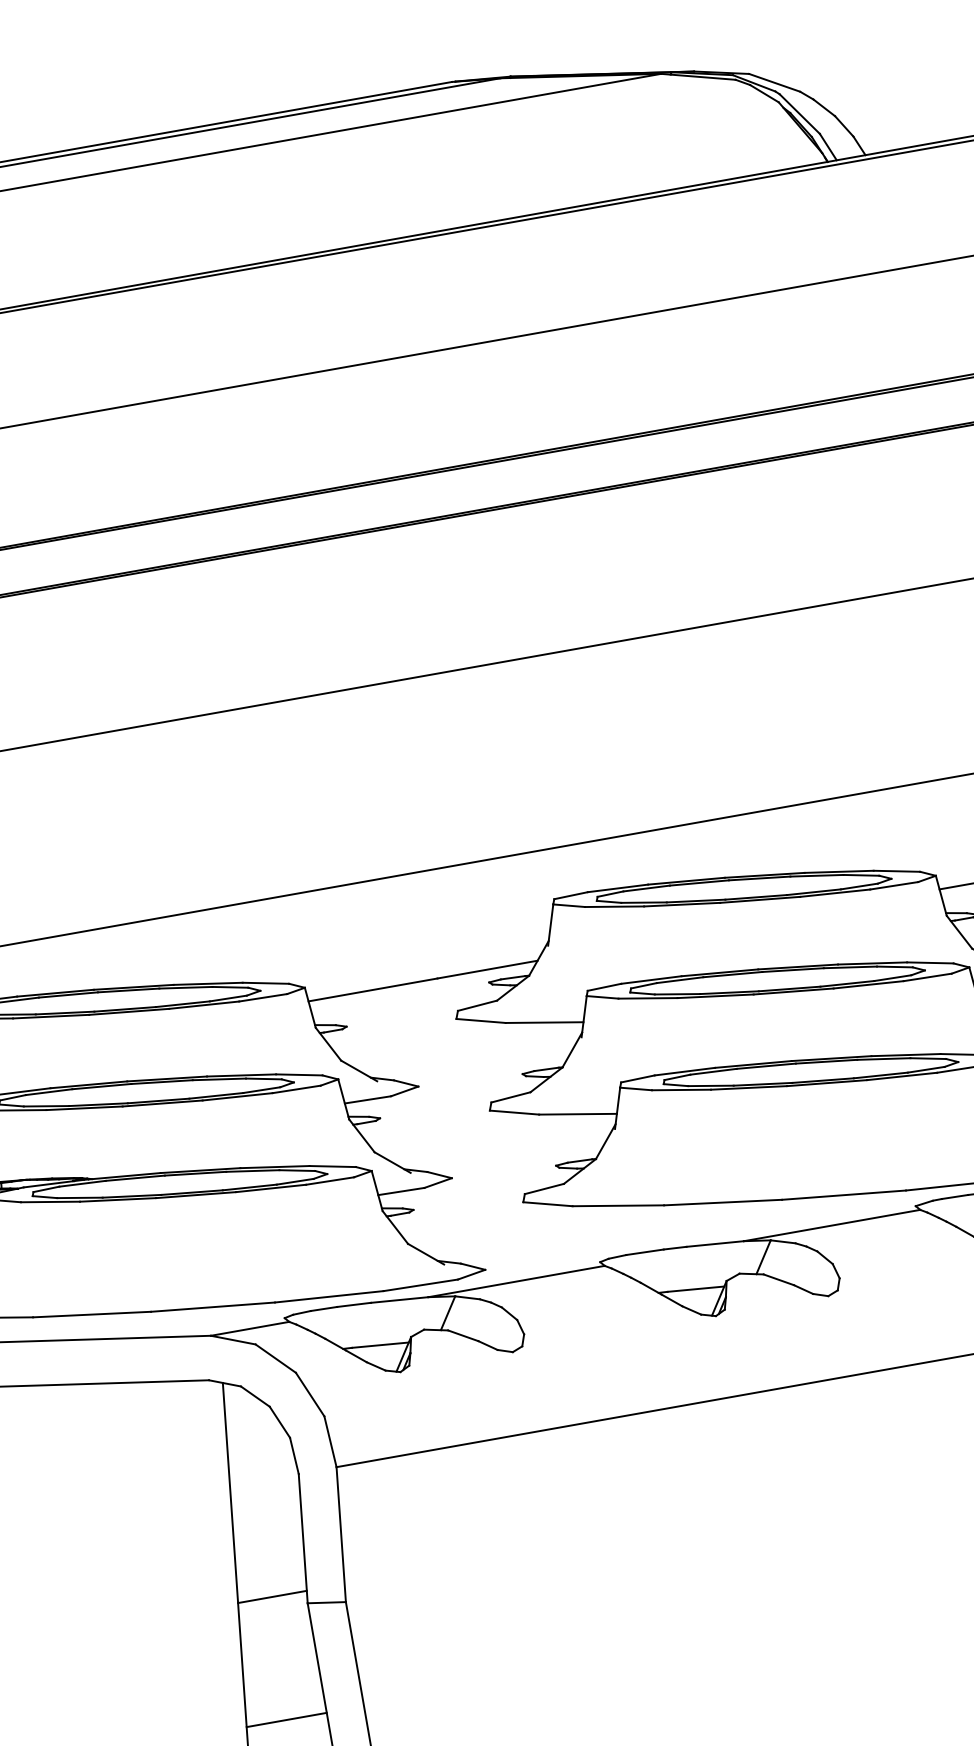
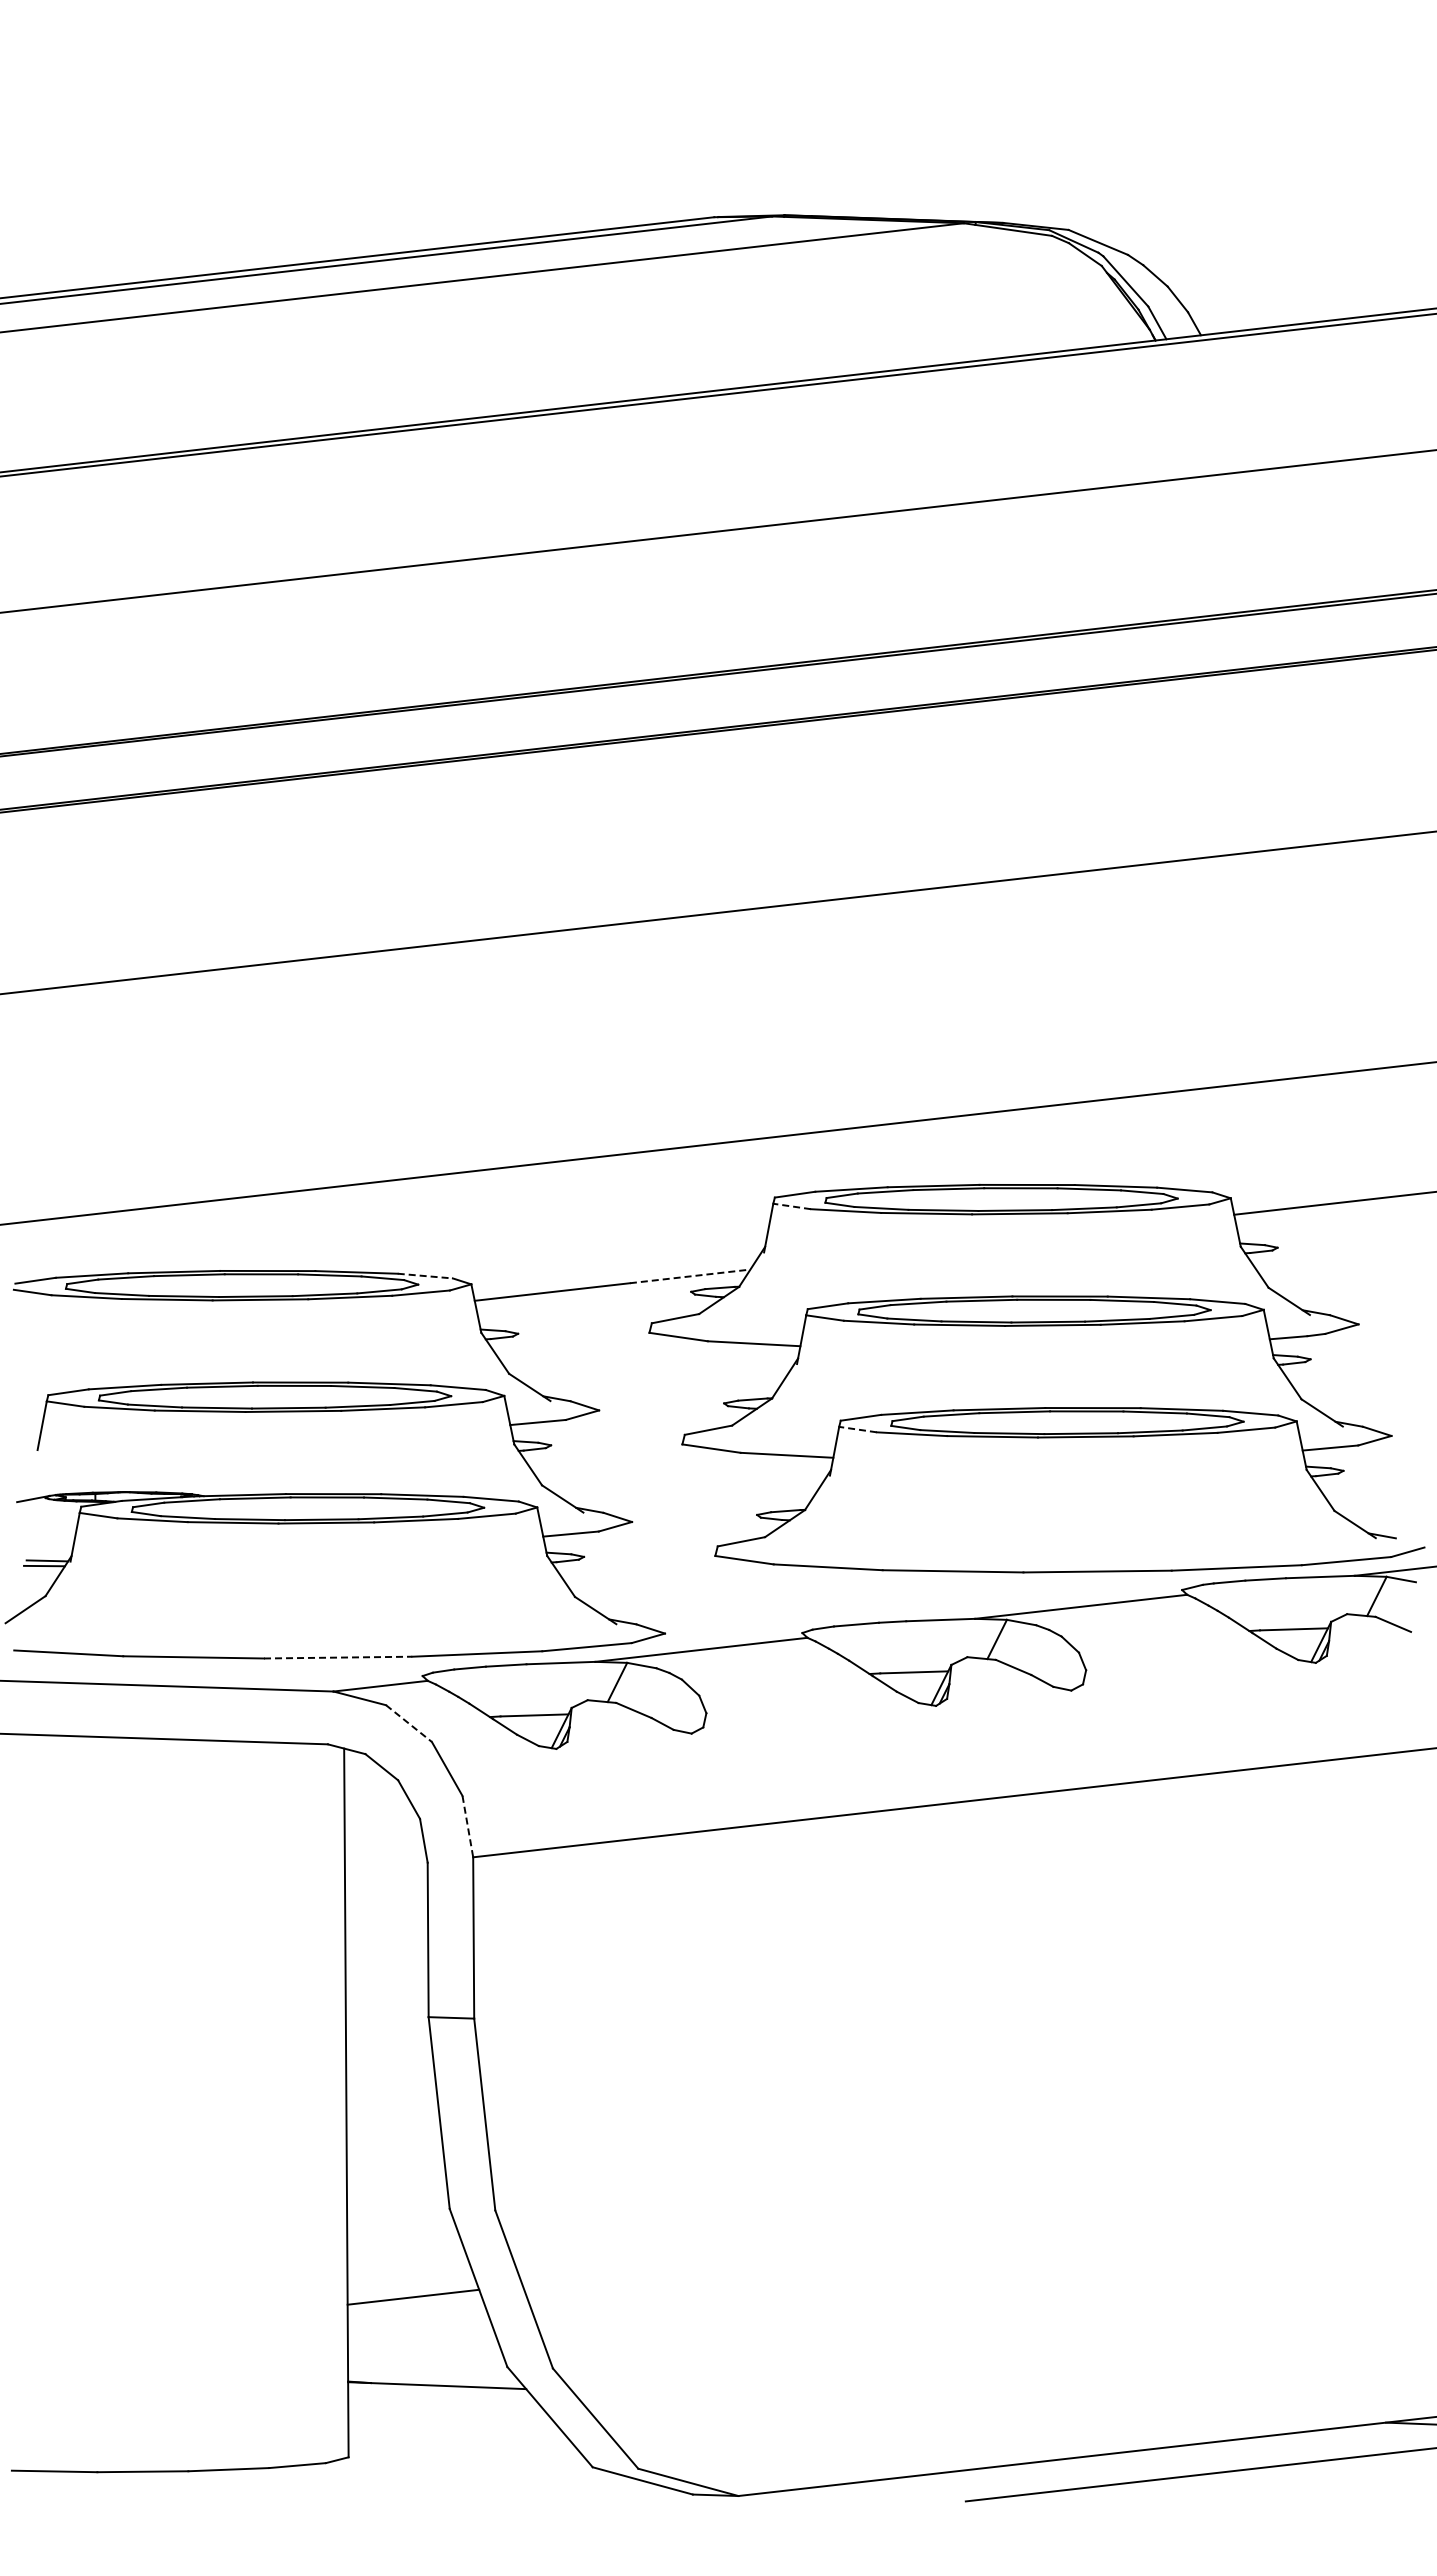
line: (568, 905) -> (791, 1206), solid -> dashed
line: (487, 969) -> (690, 1276), solid -> dashed
line: (266, 983) -> (425, 1276), solid -> dashed
line: (635, 1088) -> (857, 1429), solid -> dashed
line: (213, 1307) -> (338, 1657), solid -> dashed
line: (276, 1358) -> (409, 1723), solid -> dashed
line: (330, 1442) -> (467, 1827), solid -> dashed
line: (271, 1596) -> (386, 2006), removed
line: (286, 1720) -> (394, 2154), removed

